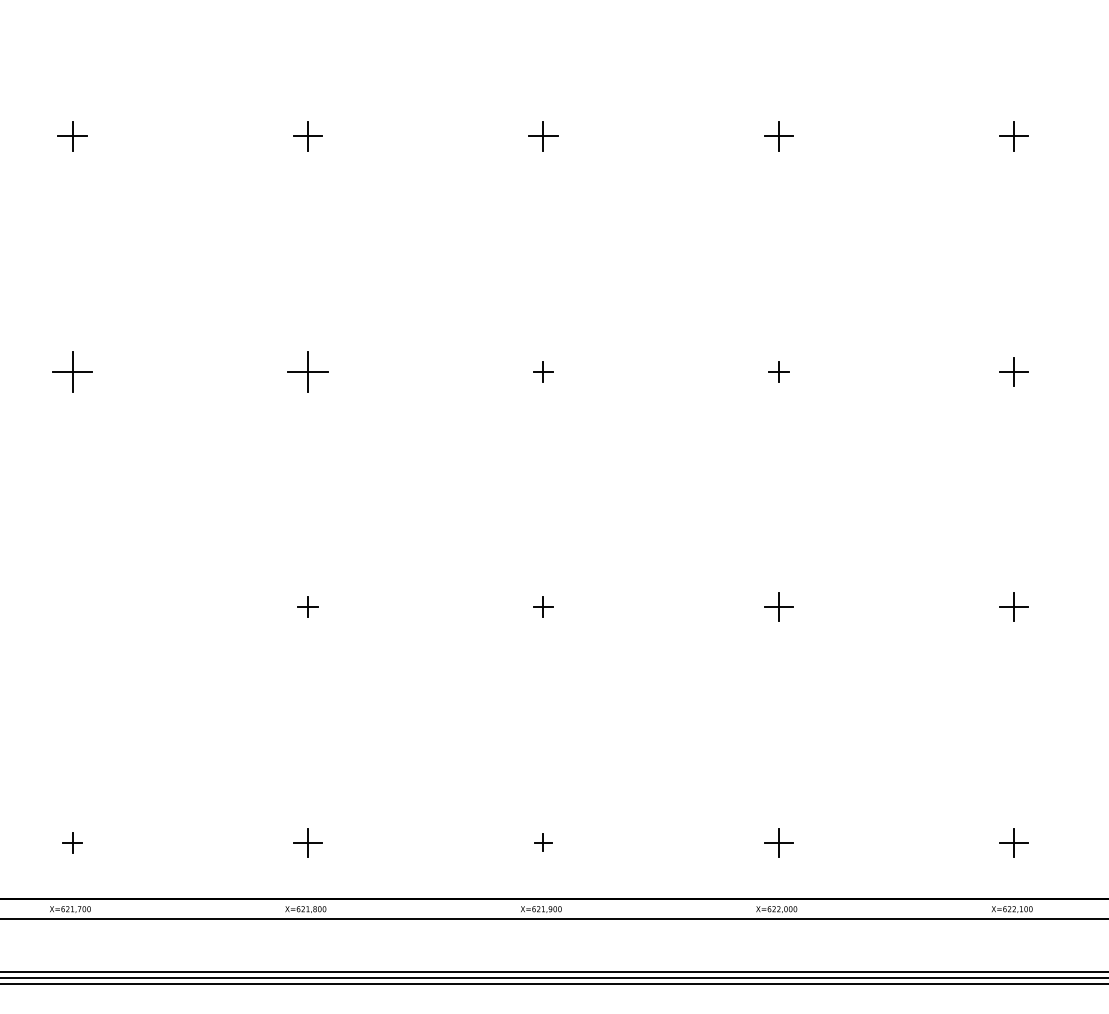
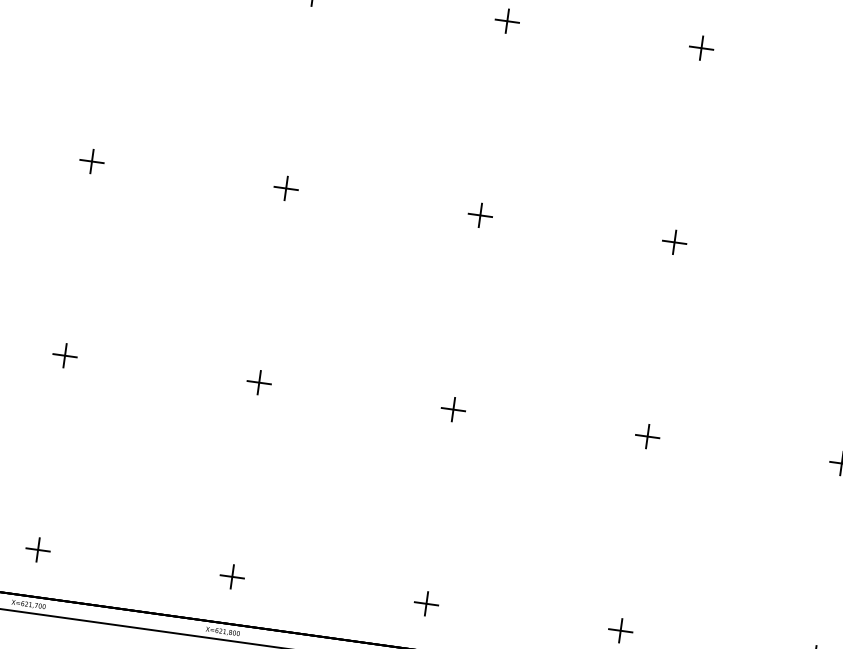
part: (72, 371) -> (92, 161), size x0.71
part: (307, 371) -> (285, 188), size x0.71
part: (543, 371) -> (480, 215), size x1.43
part: (778, 371) -> (674, 242), size x1.43
part: (72, 606) -> (65, 355), added
part: (307, 606) -> (258, 381), size x1.43
part: (543, 606) -> (453, 408), size x1.43
part: (72, 842) -> (38, 549), size x1.43
part: (543, 842) -> (426, 603), size x1.67

